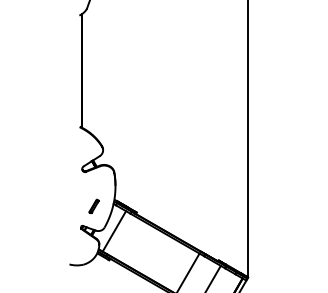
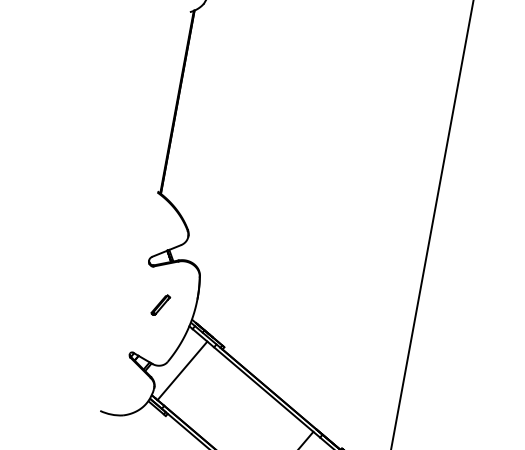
part: (93, 206) -> (159, 305), moved

